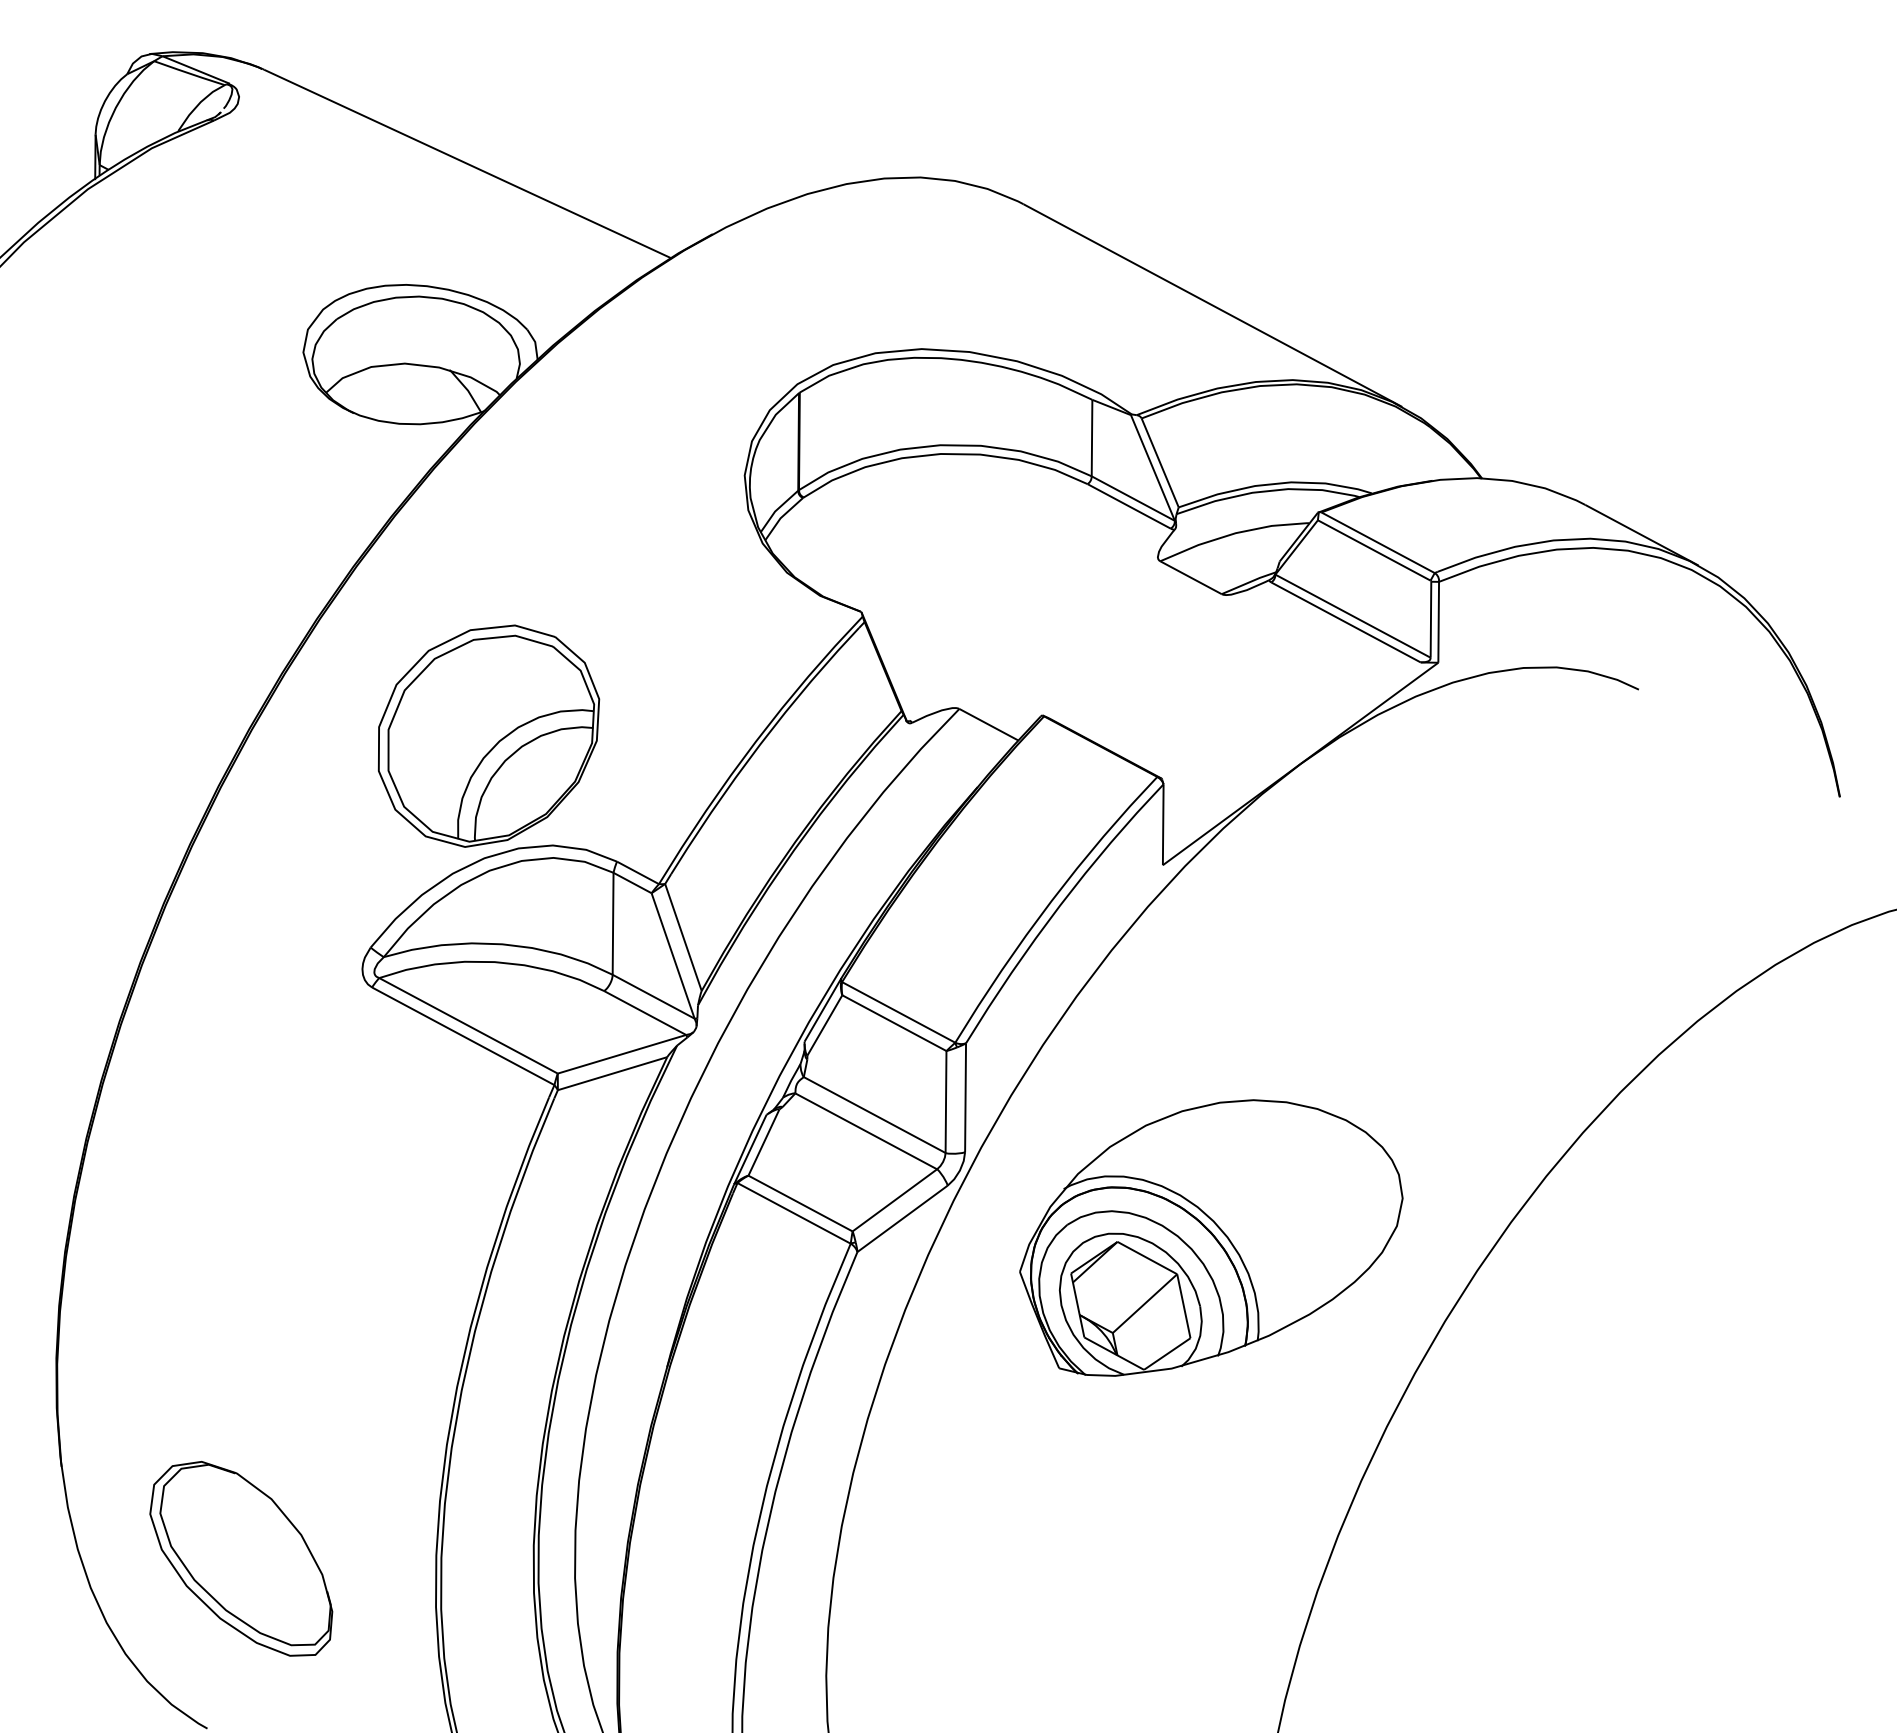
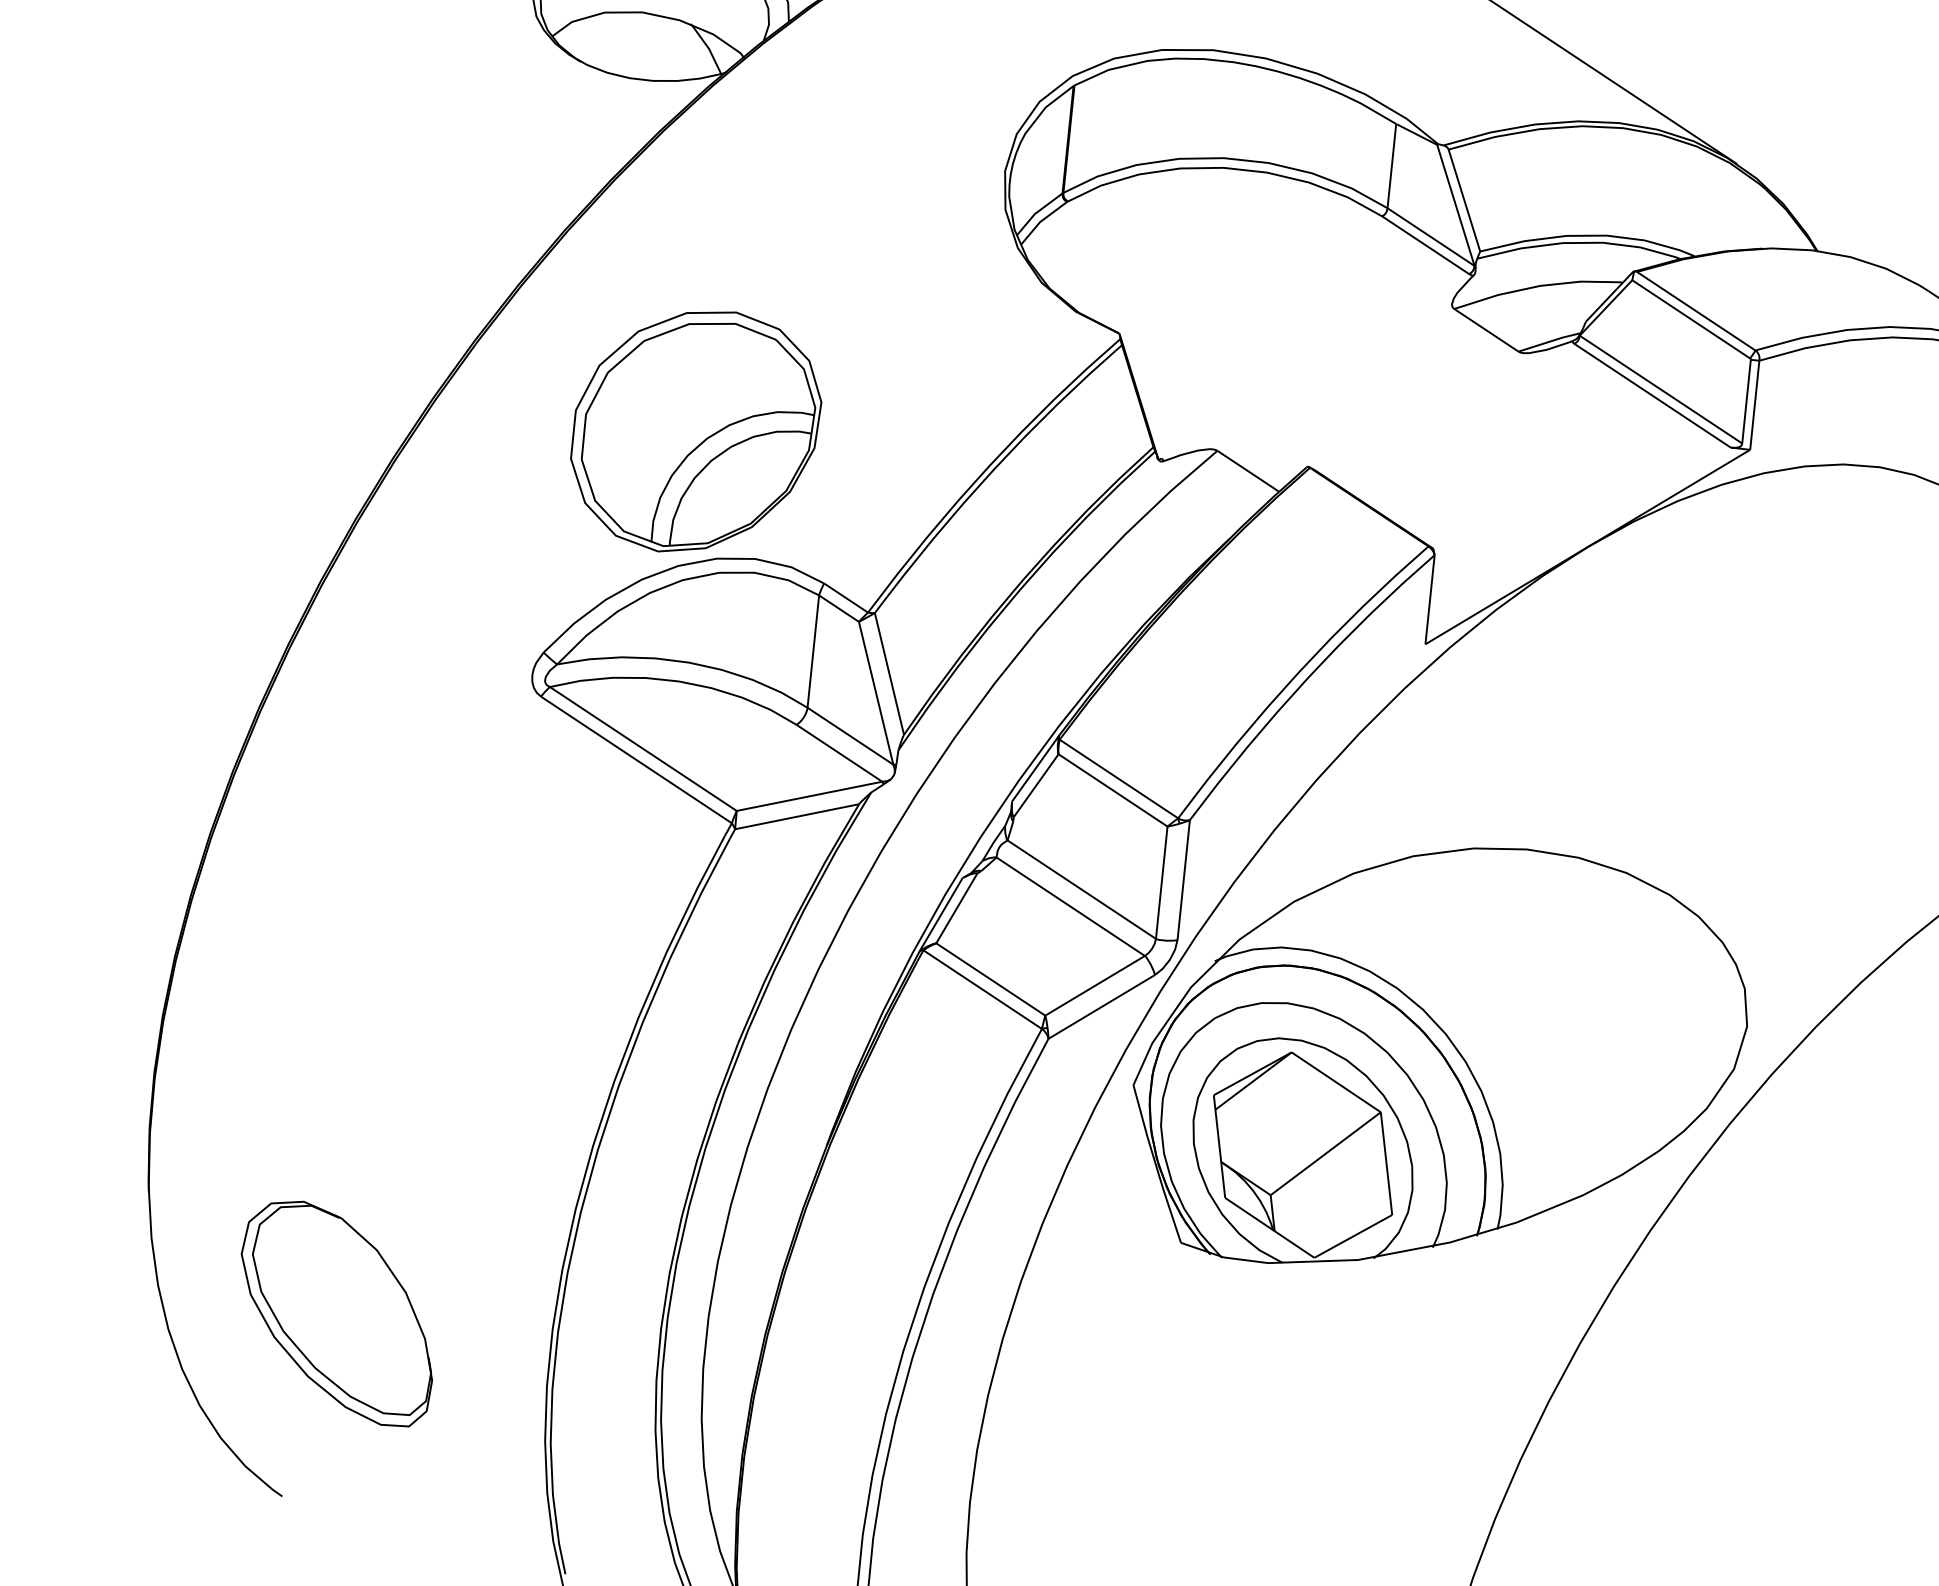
part: (1211, 1237) -> (1440, 1059), size x1.43

